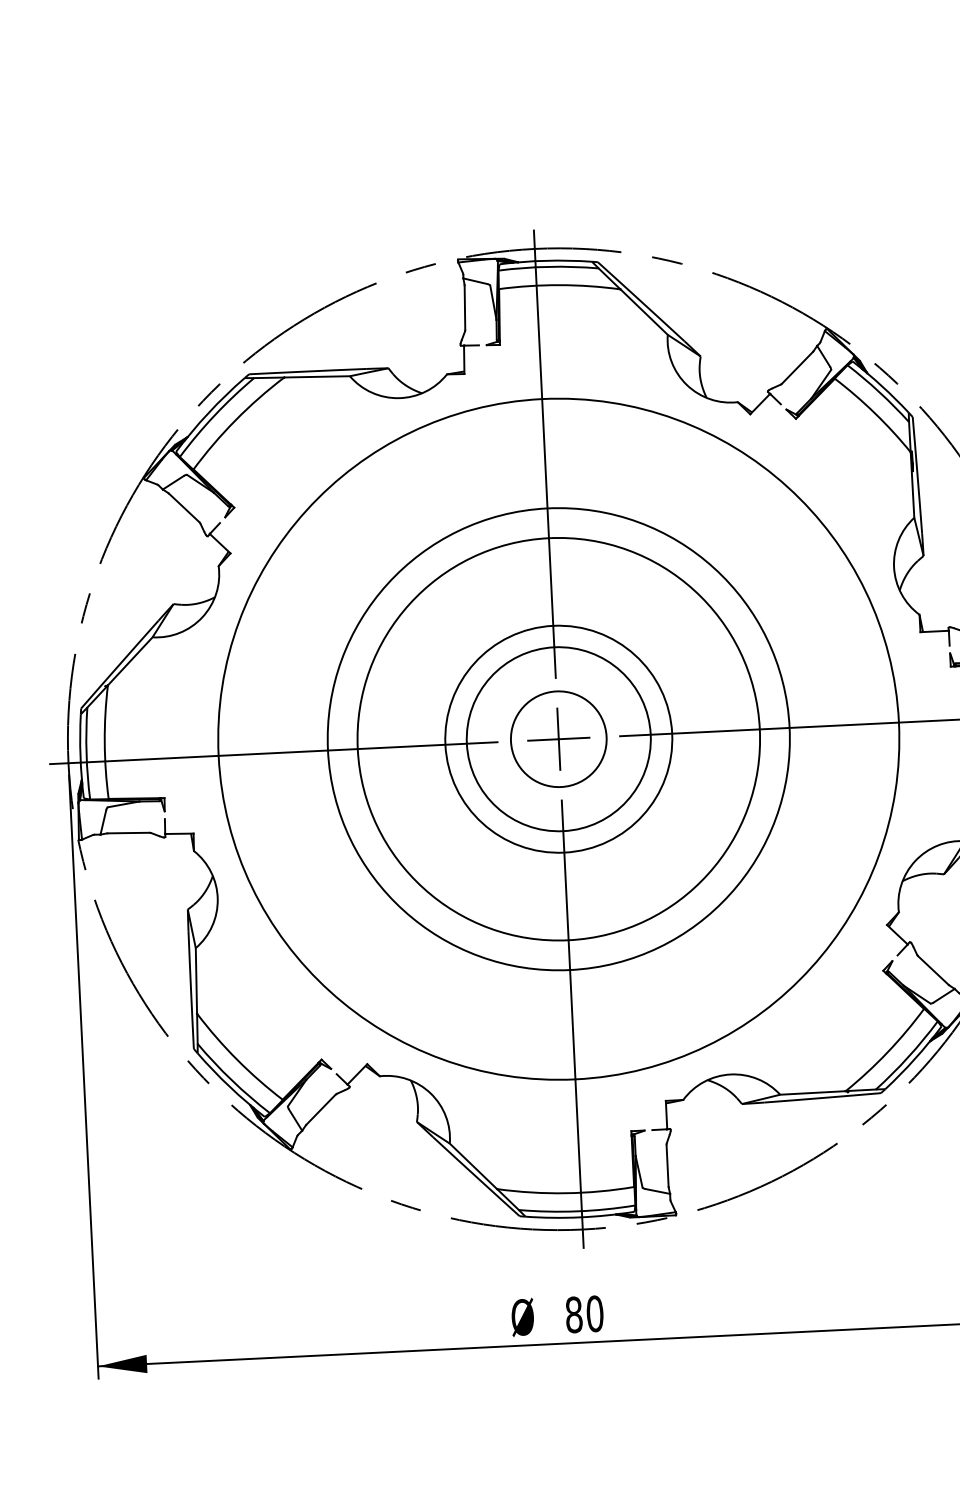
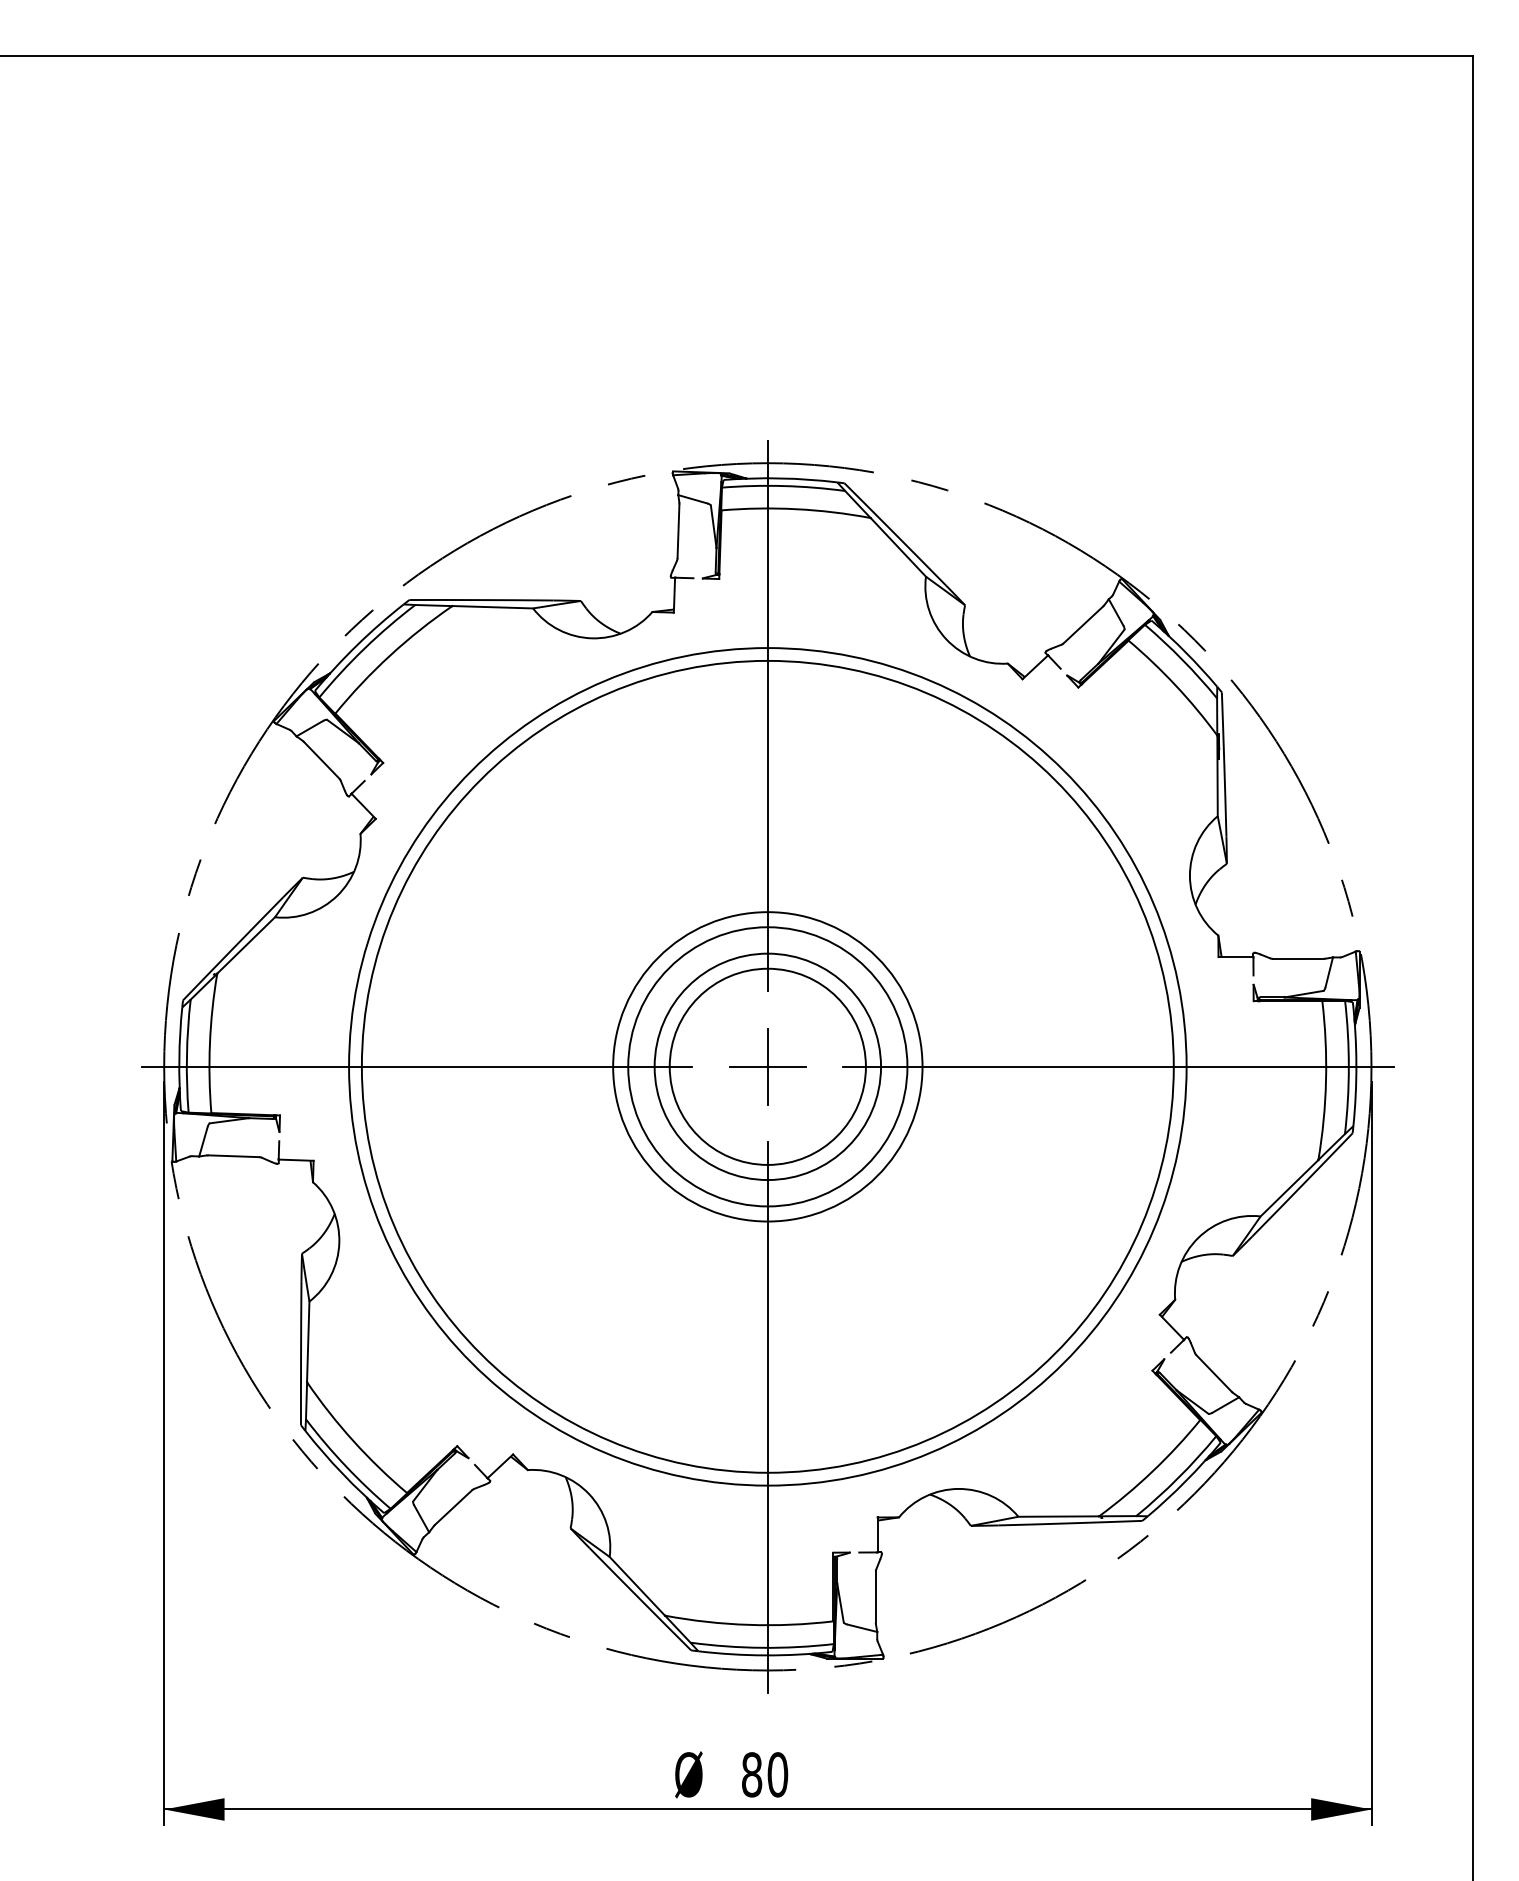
circle: (558, 738) -> (767, 1066), size x0.62
circle: (558, 738) -> (767, 1066), size x1.43
circle: (558, 738) -> (767, 1066), size x1.67

